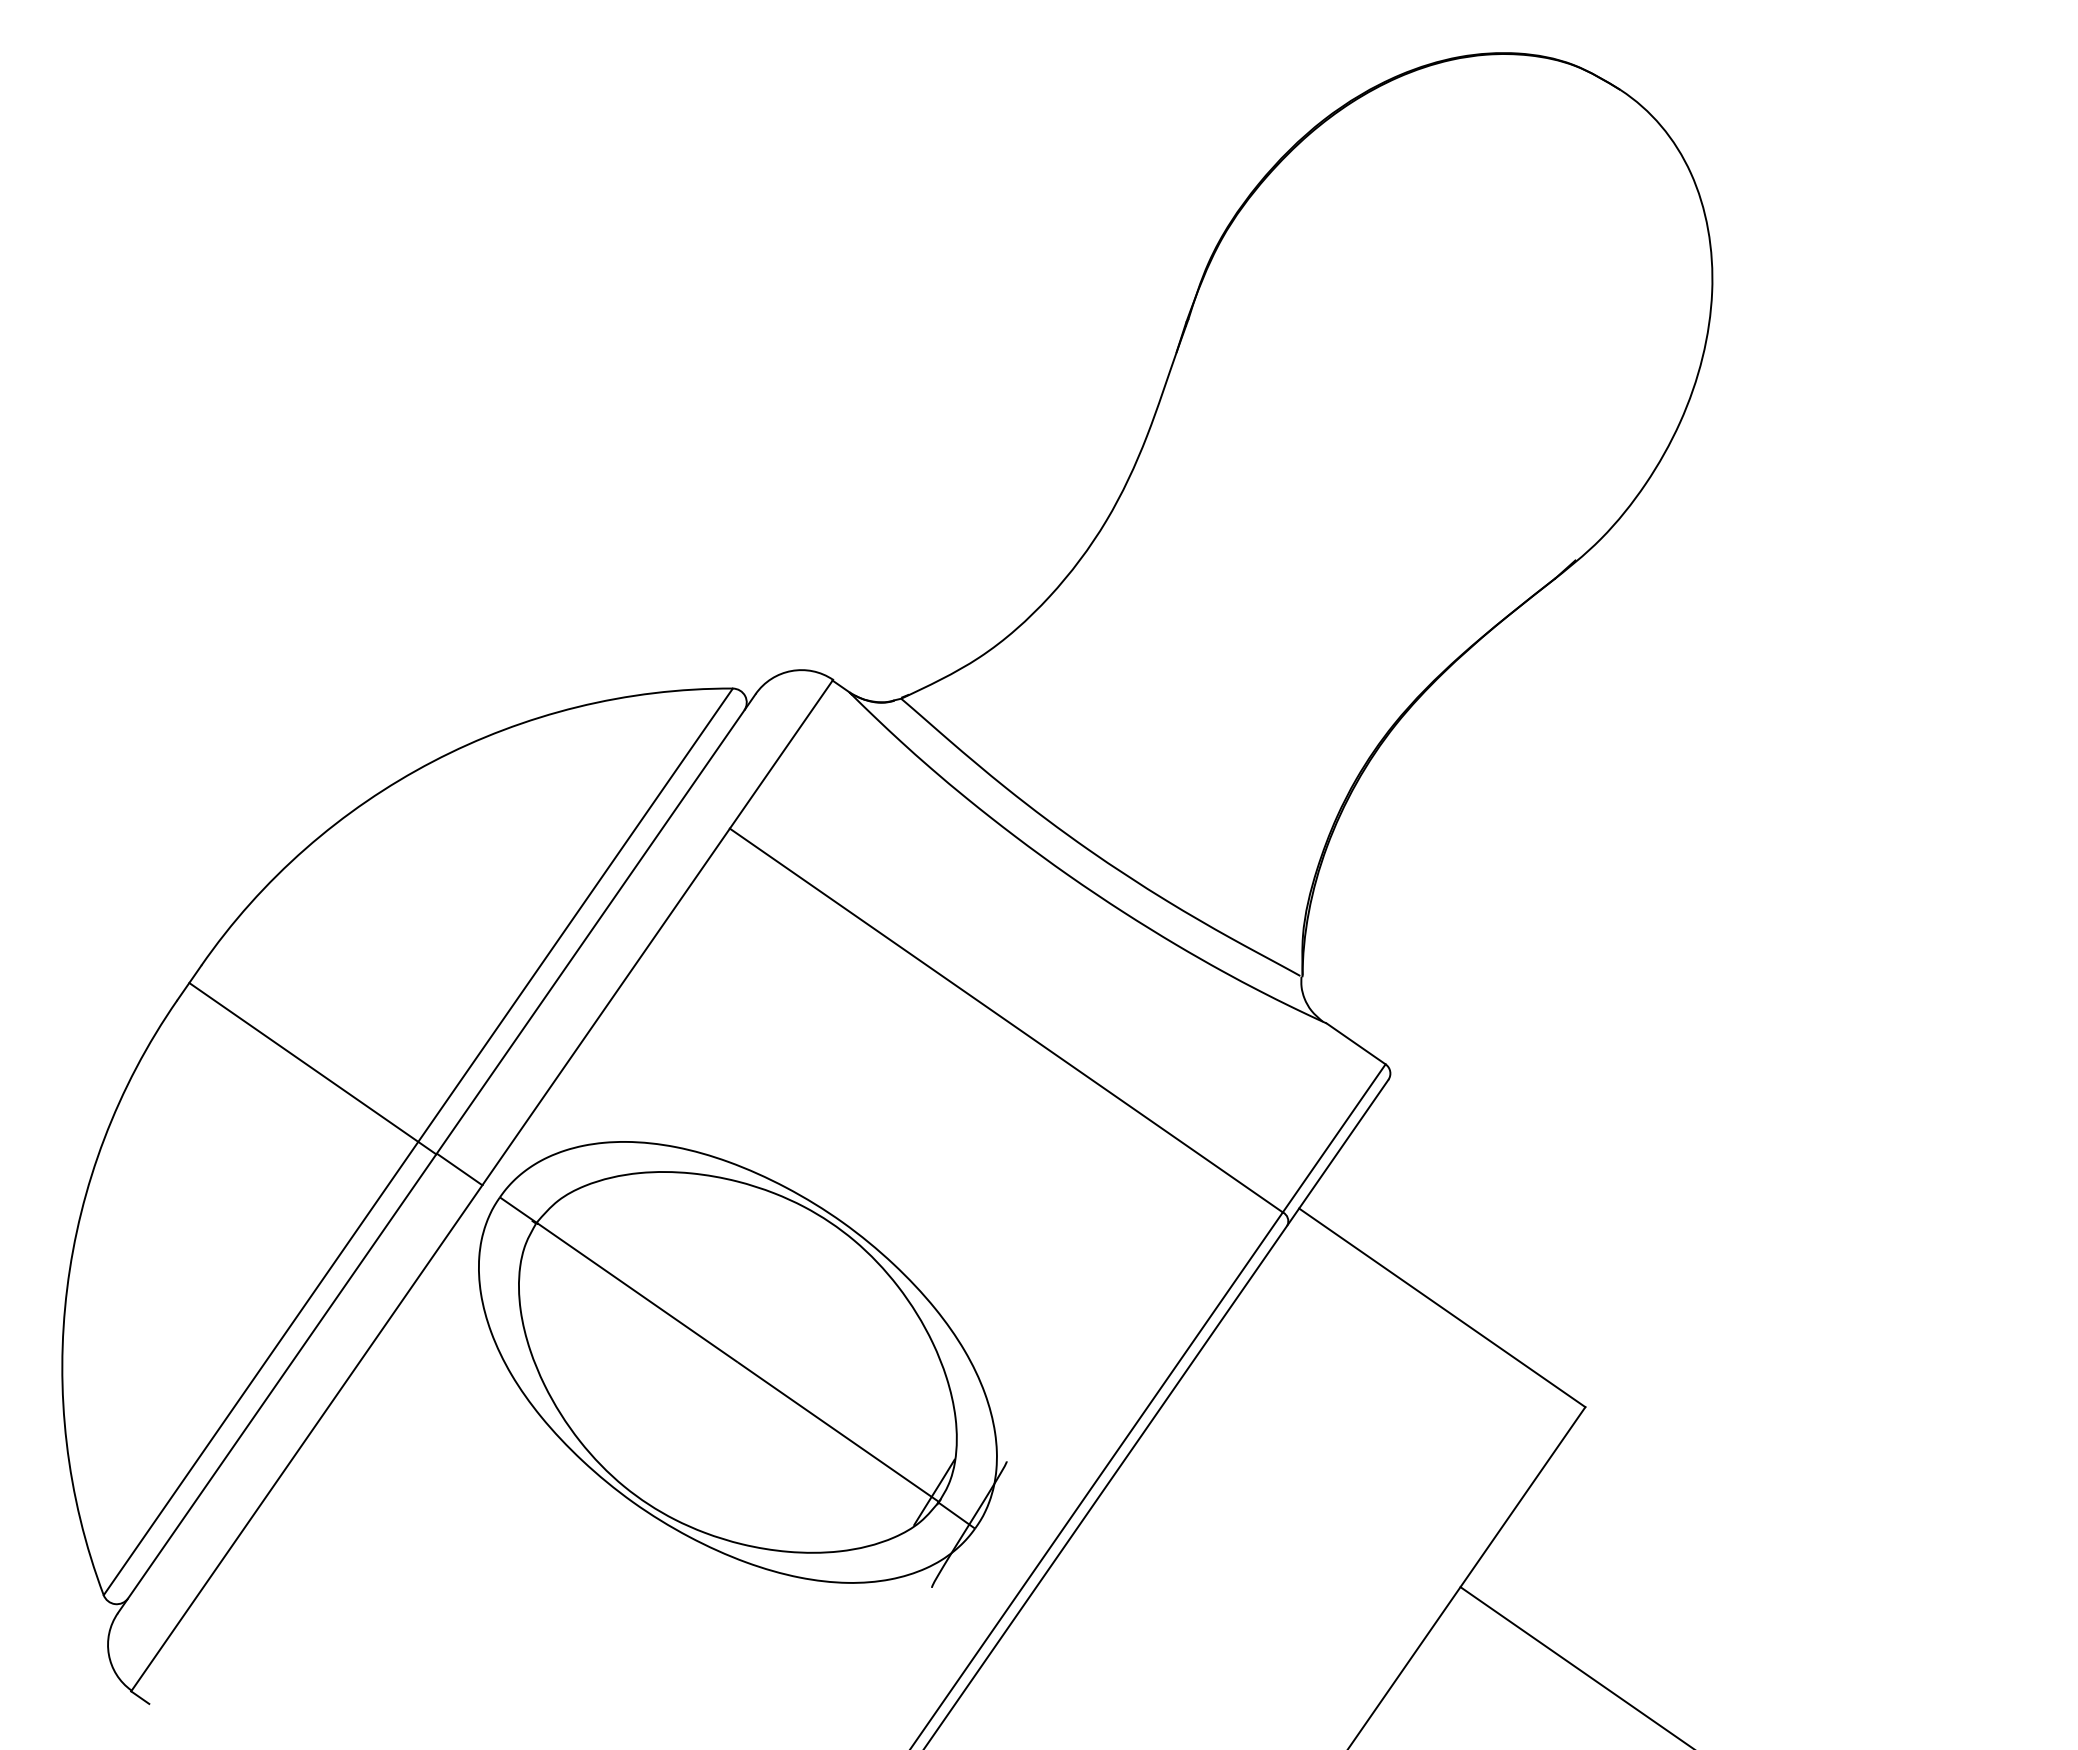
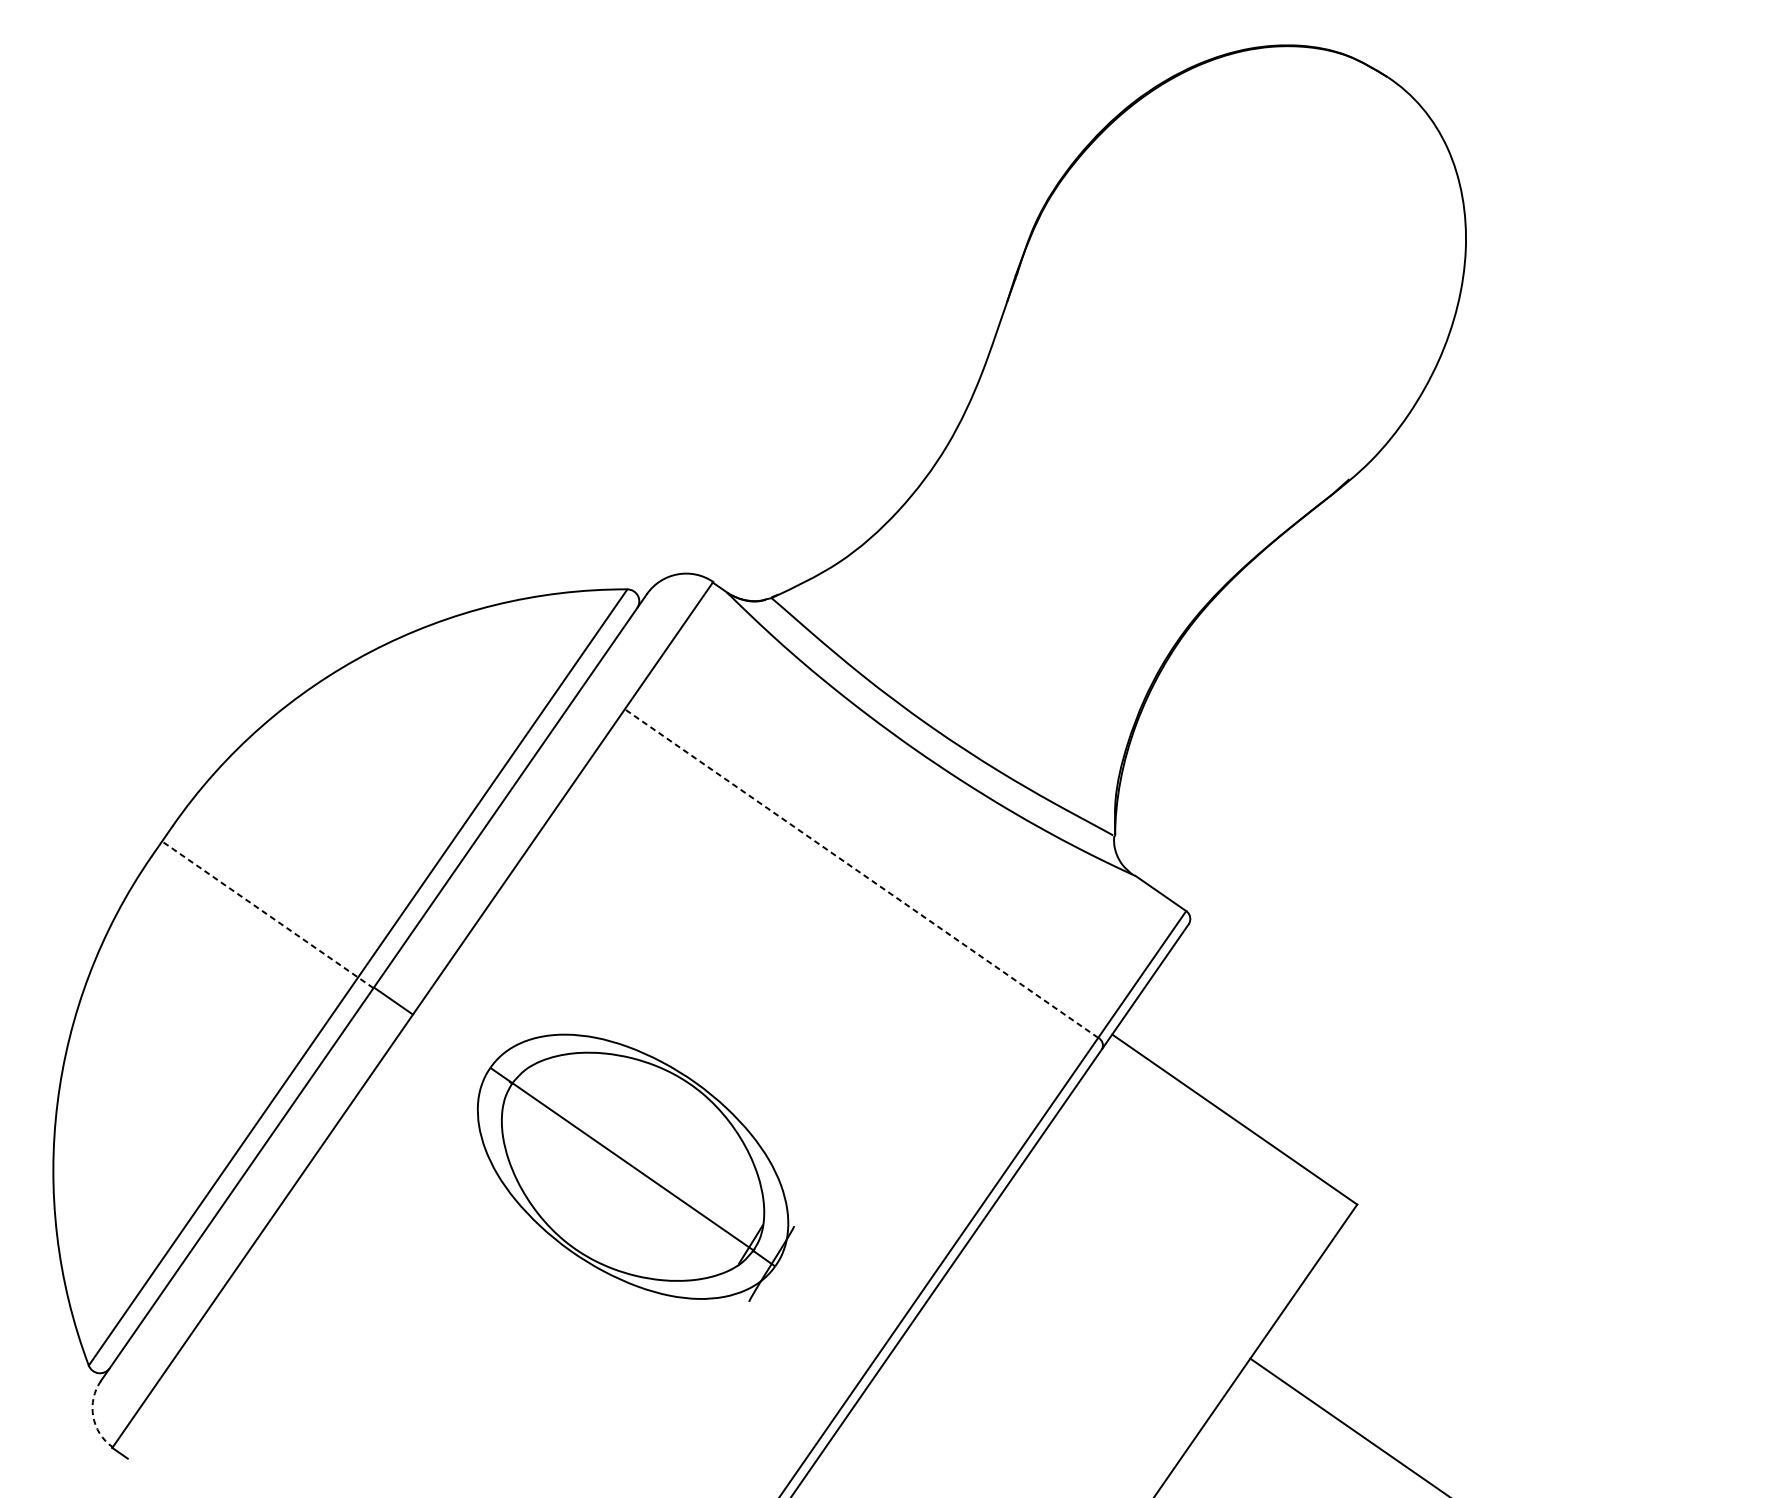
line: (1006, 1020) -> (861, 873), solid -> dashed
line: (312, 1068) -> (267, 914), solid -> dashed
part: (742, 1364) -> (635, 1168), size x0.7
arc: (108, 1654) -> (92, 1416), solid -> dashed

